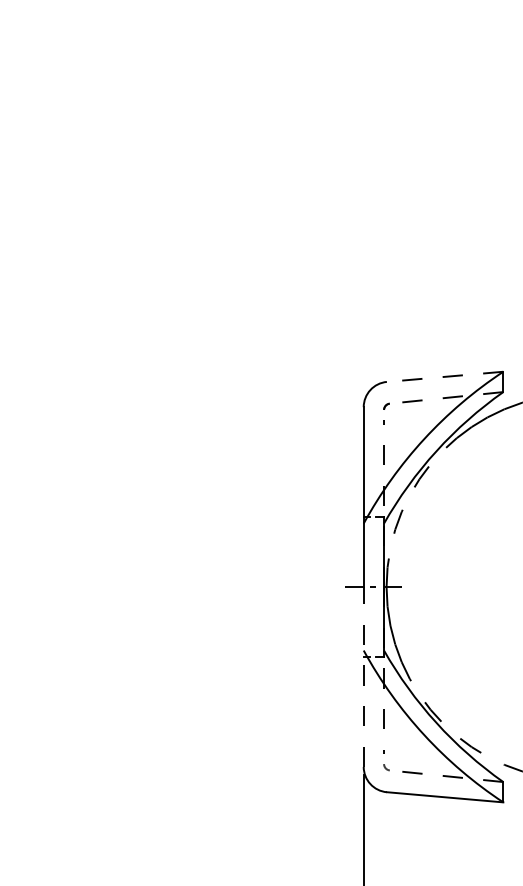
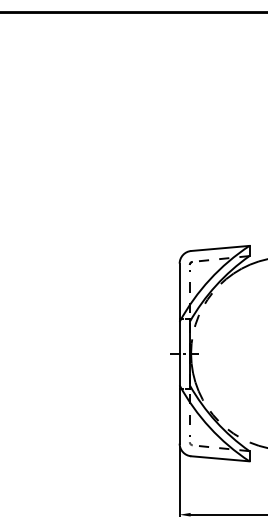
line: (443, 376) -> (219, 248), dashed -> solid
line: (363, 676) -> (179, 398), dashed -> solid

